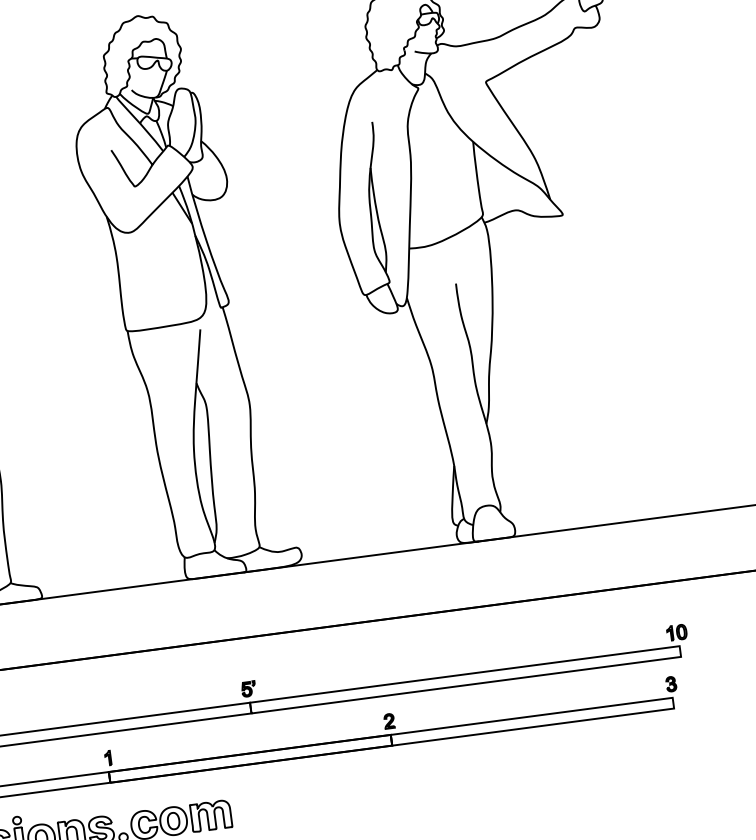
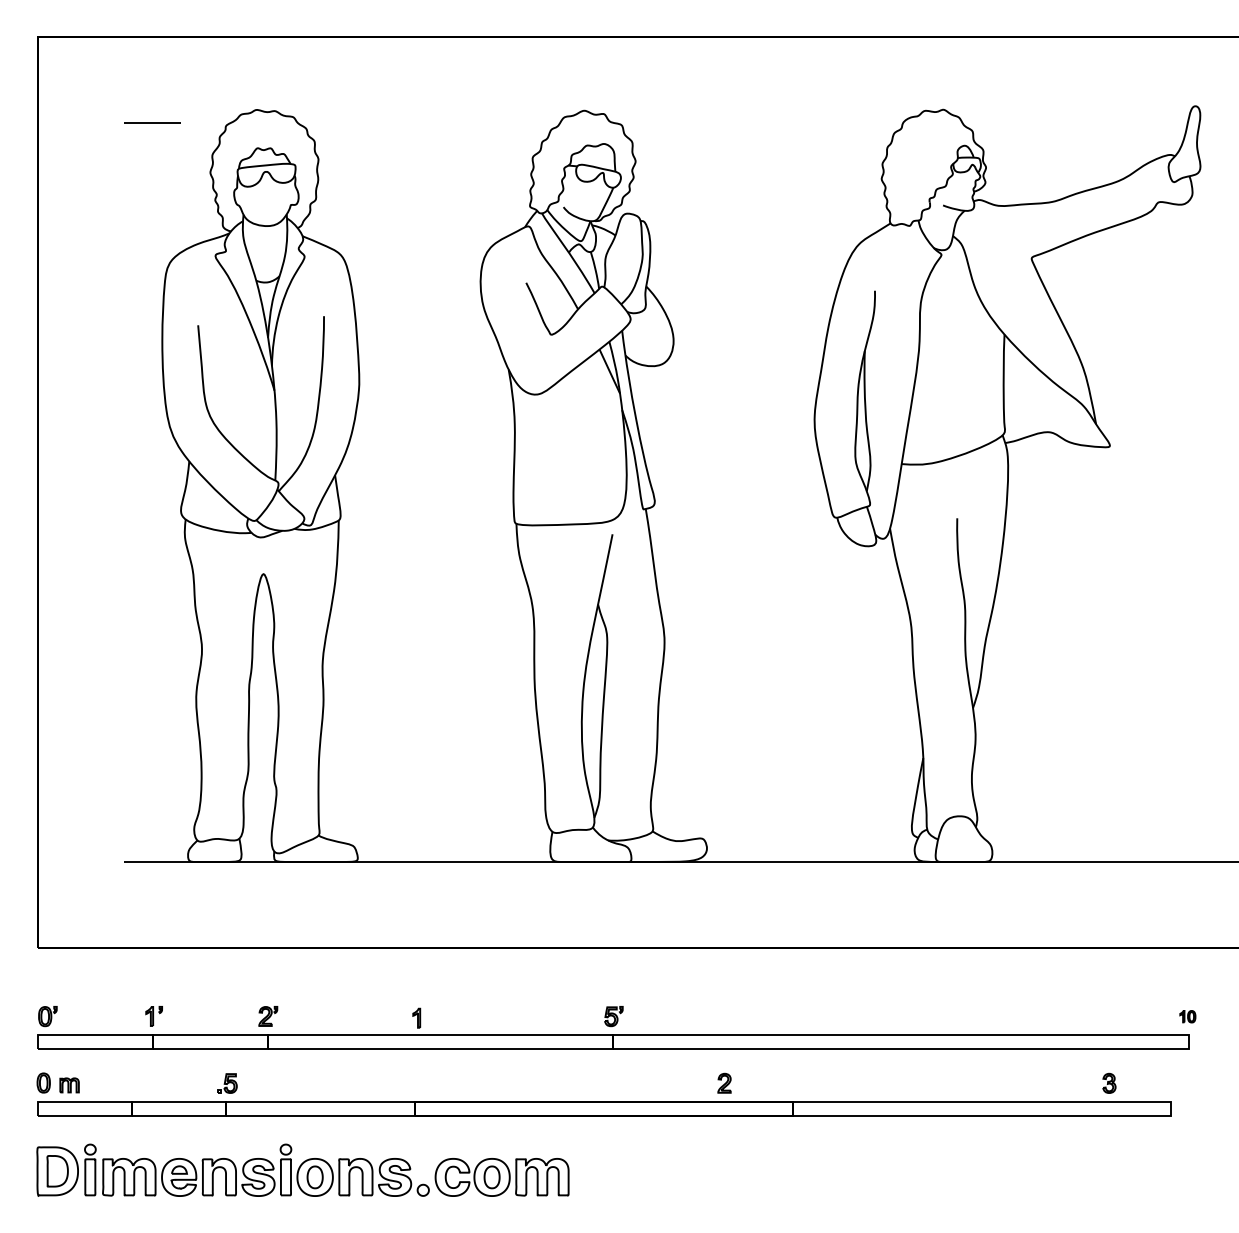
part: (676, 632) -> (1187, 1016), size x0.6
part: (671, 683) -> (1109, 1082), moved
part: (389, 720) -> (724, 1082), moved
part: (107, 757) -> (416, 1017), moved

